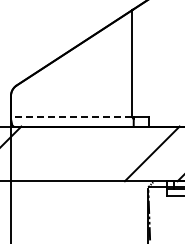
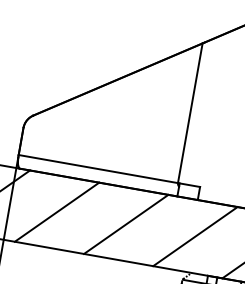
line: (71, 116) -> (98, 168), dashed -> solid
line: (46, 153) -> (56, 211), added
line: (99, 153) -> (126, 223), added

